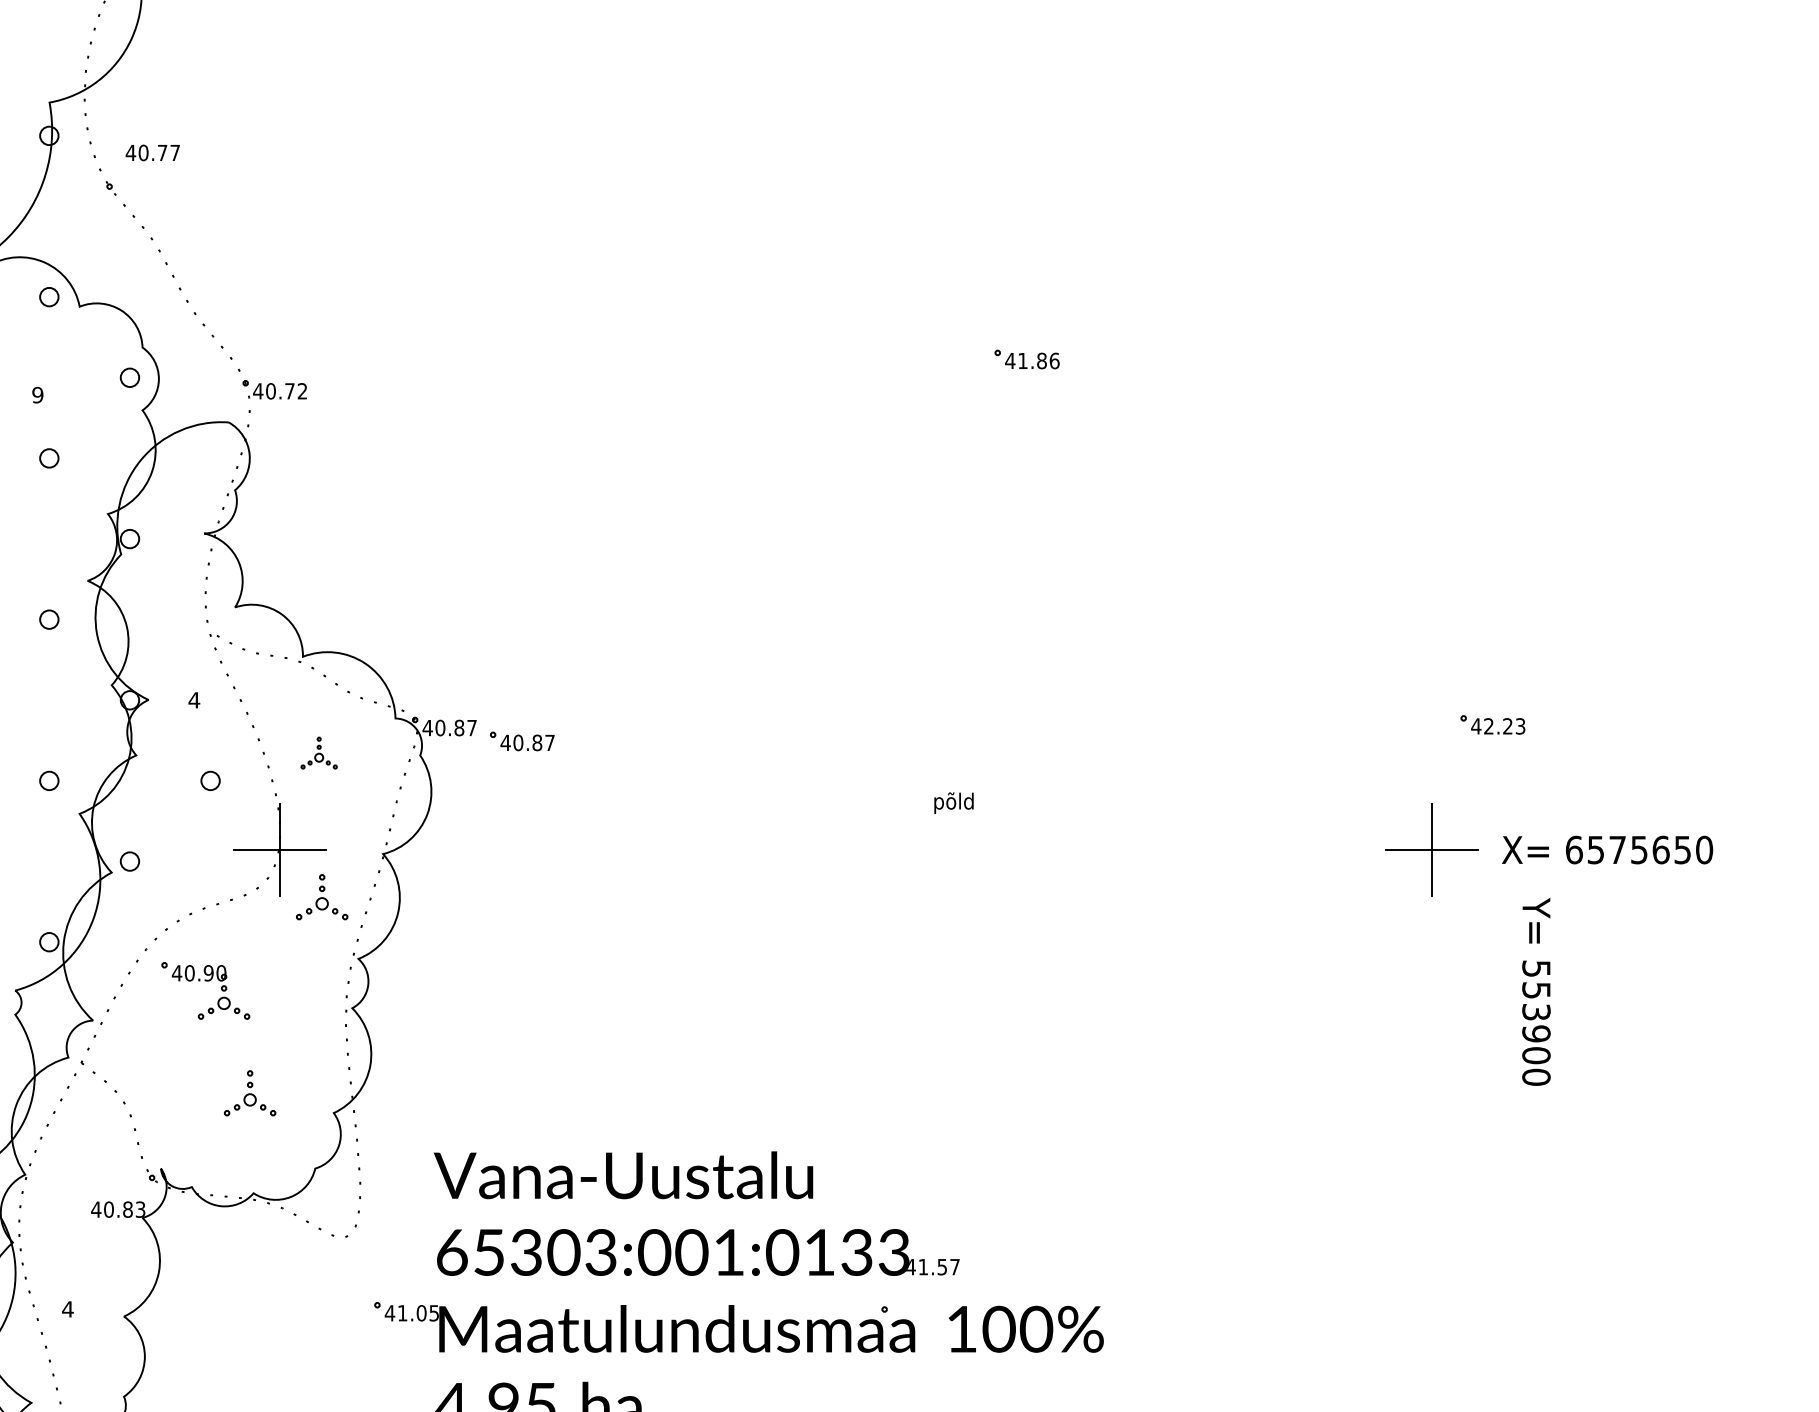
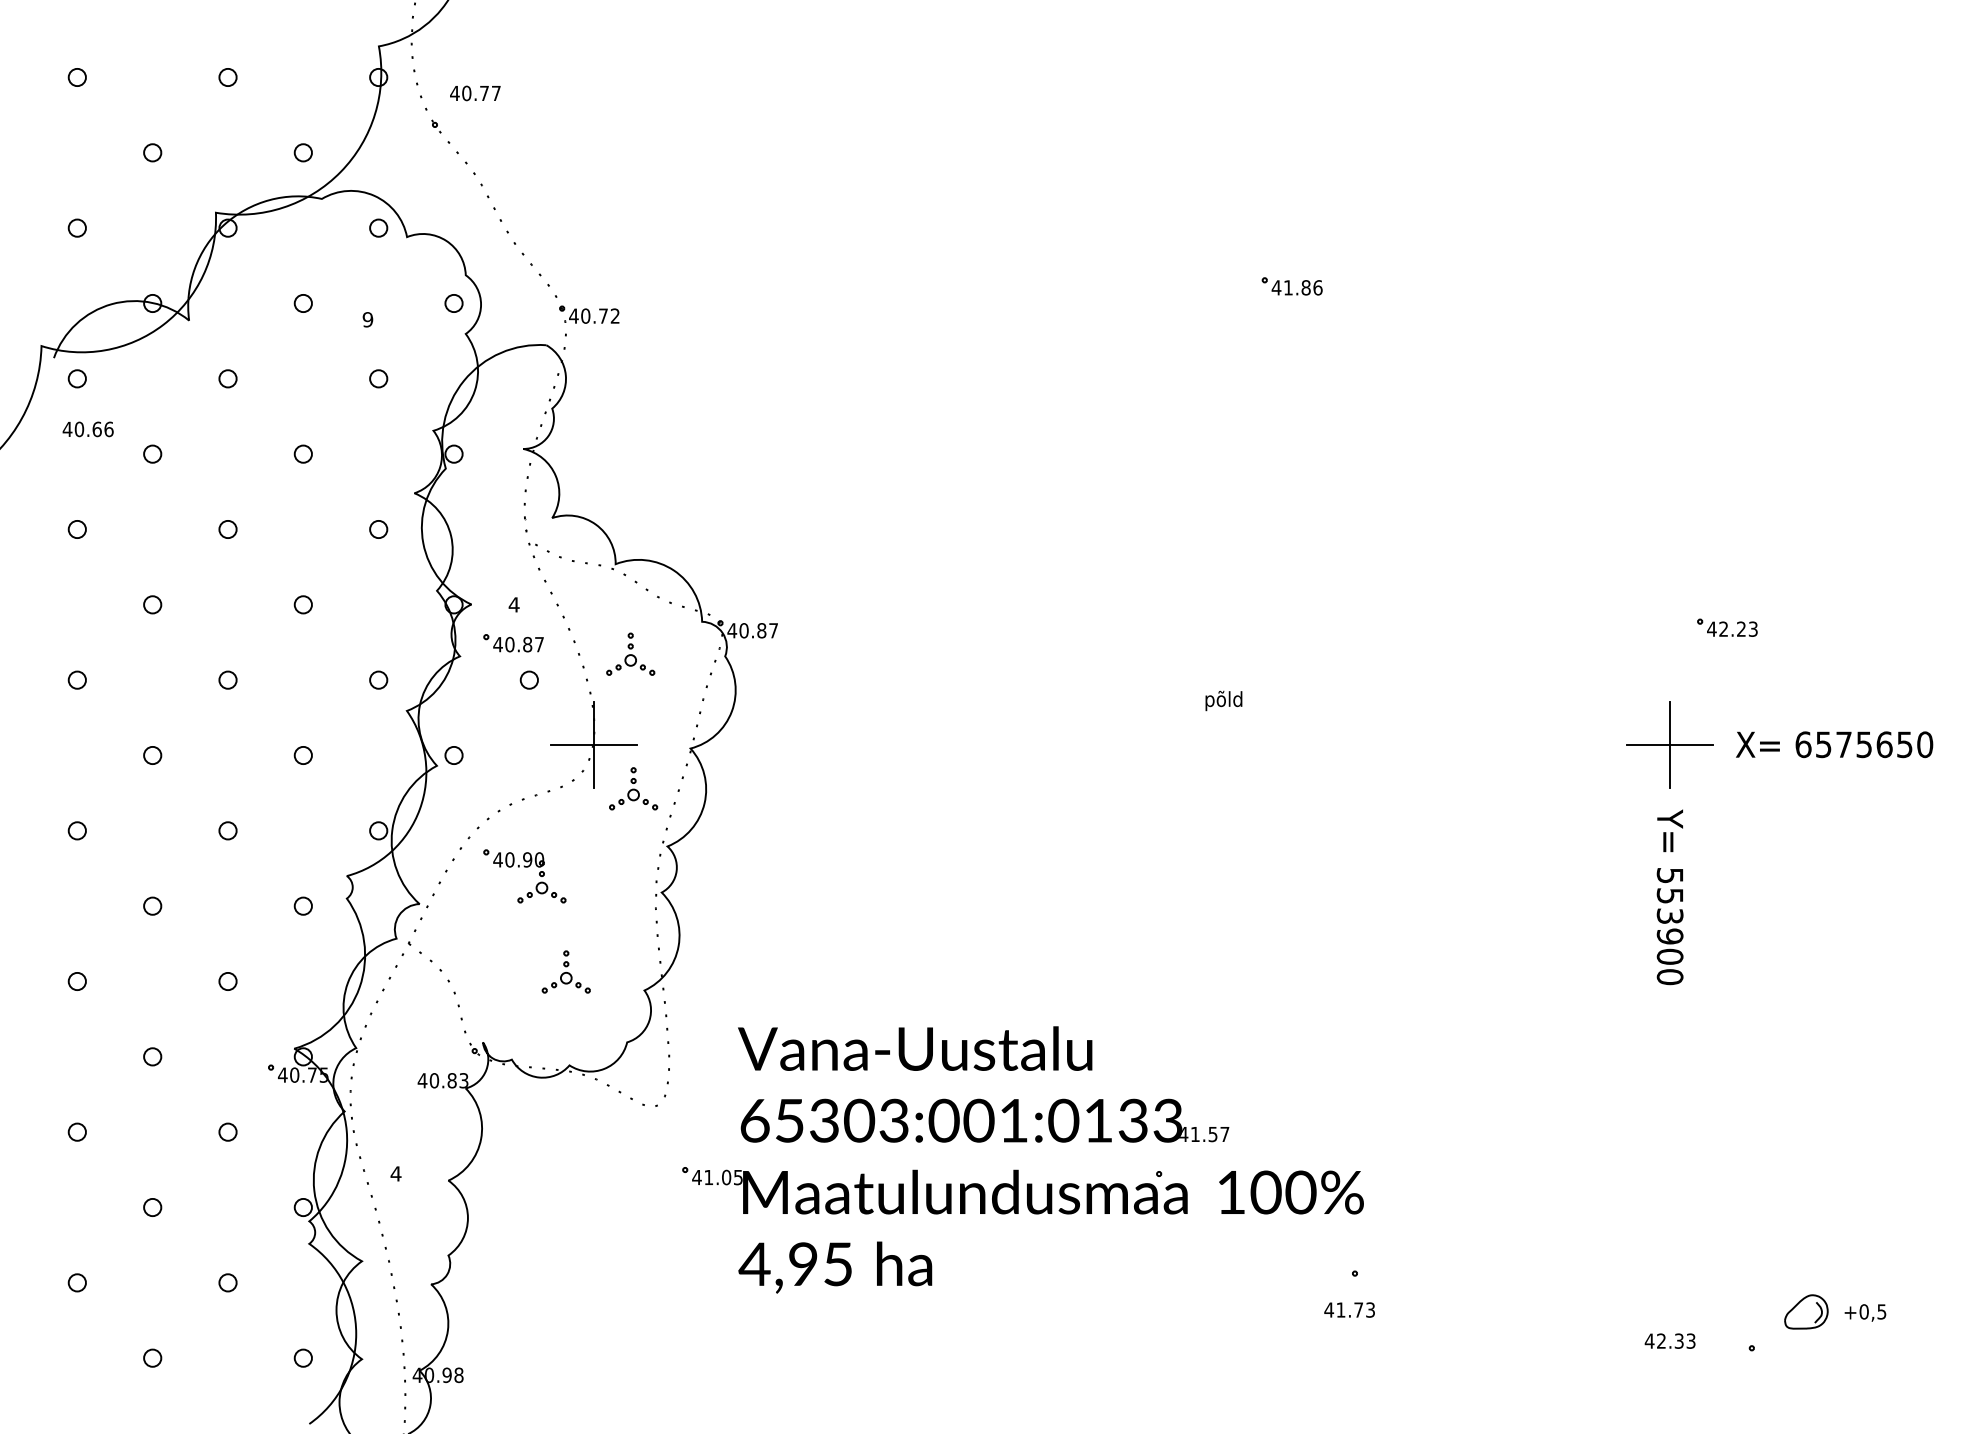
part: (522, 741) -> (513, 643), moved
part: (318, 752) -> (630, 653), size x1.43
text: (1535, 992) -> (1669, 897), moved

